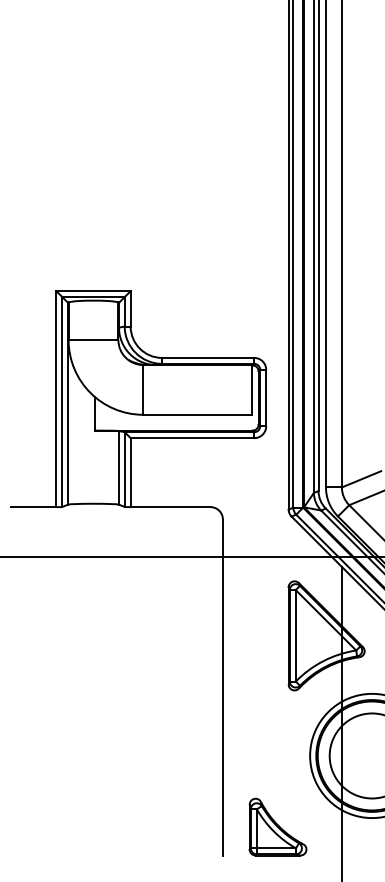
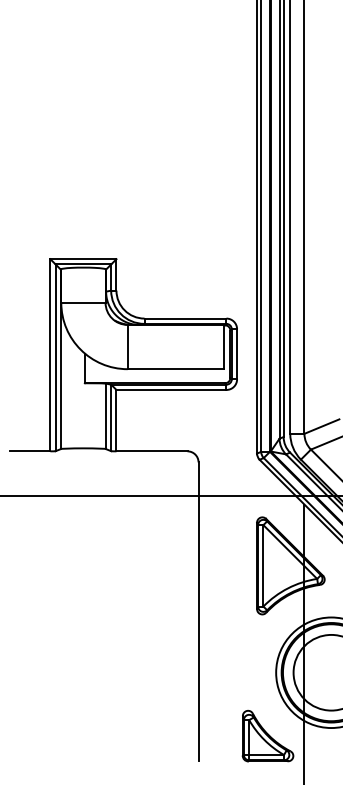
part: (277, 826) -> (267, 735), moved

